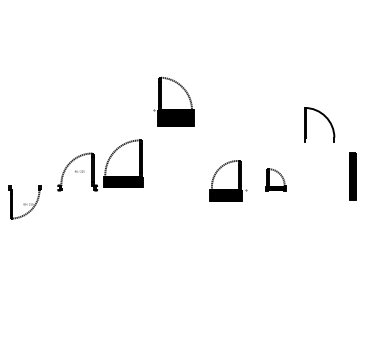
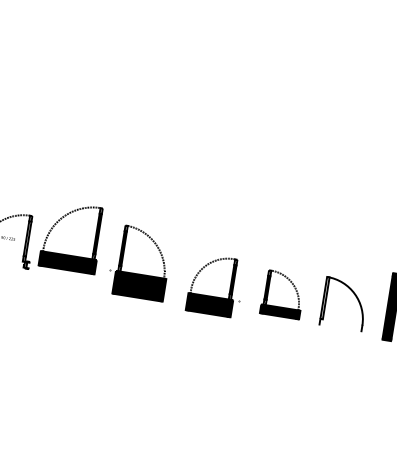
part: (173, 101) -> (139, 262), moved
part: (327, 120) -> (356, 299), moved
part: (275, 179) -> (282, 293), size x1.43

